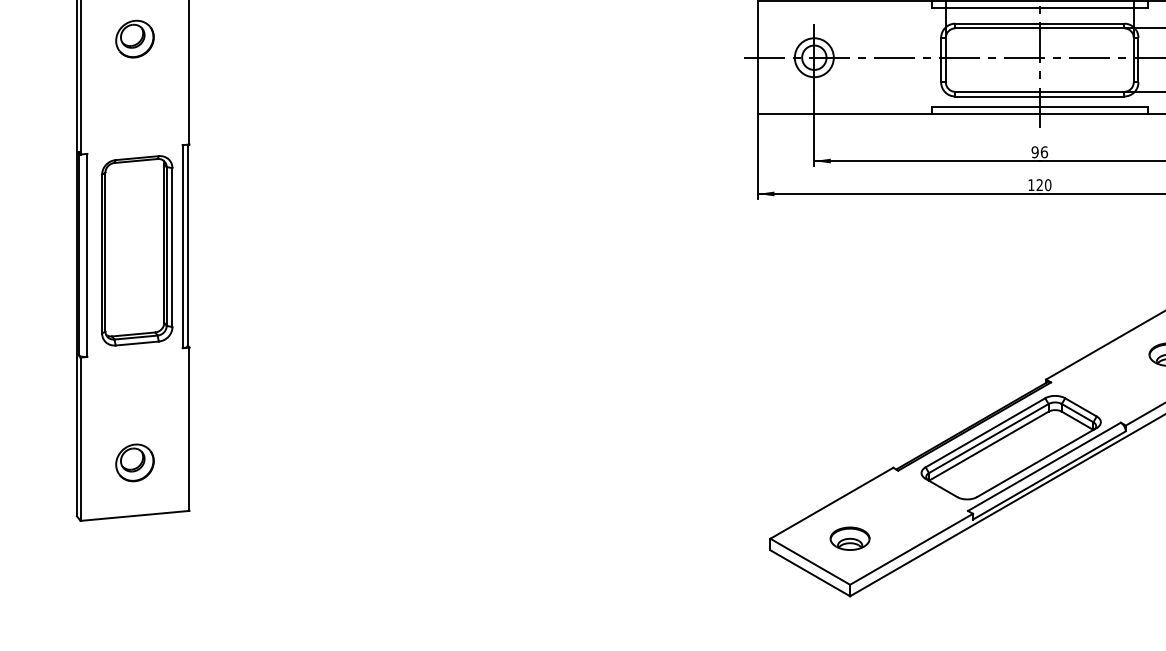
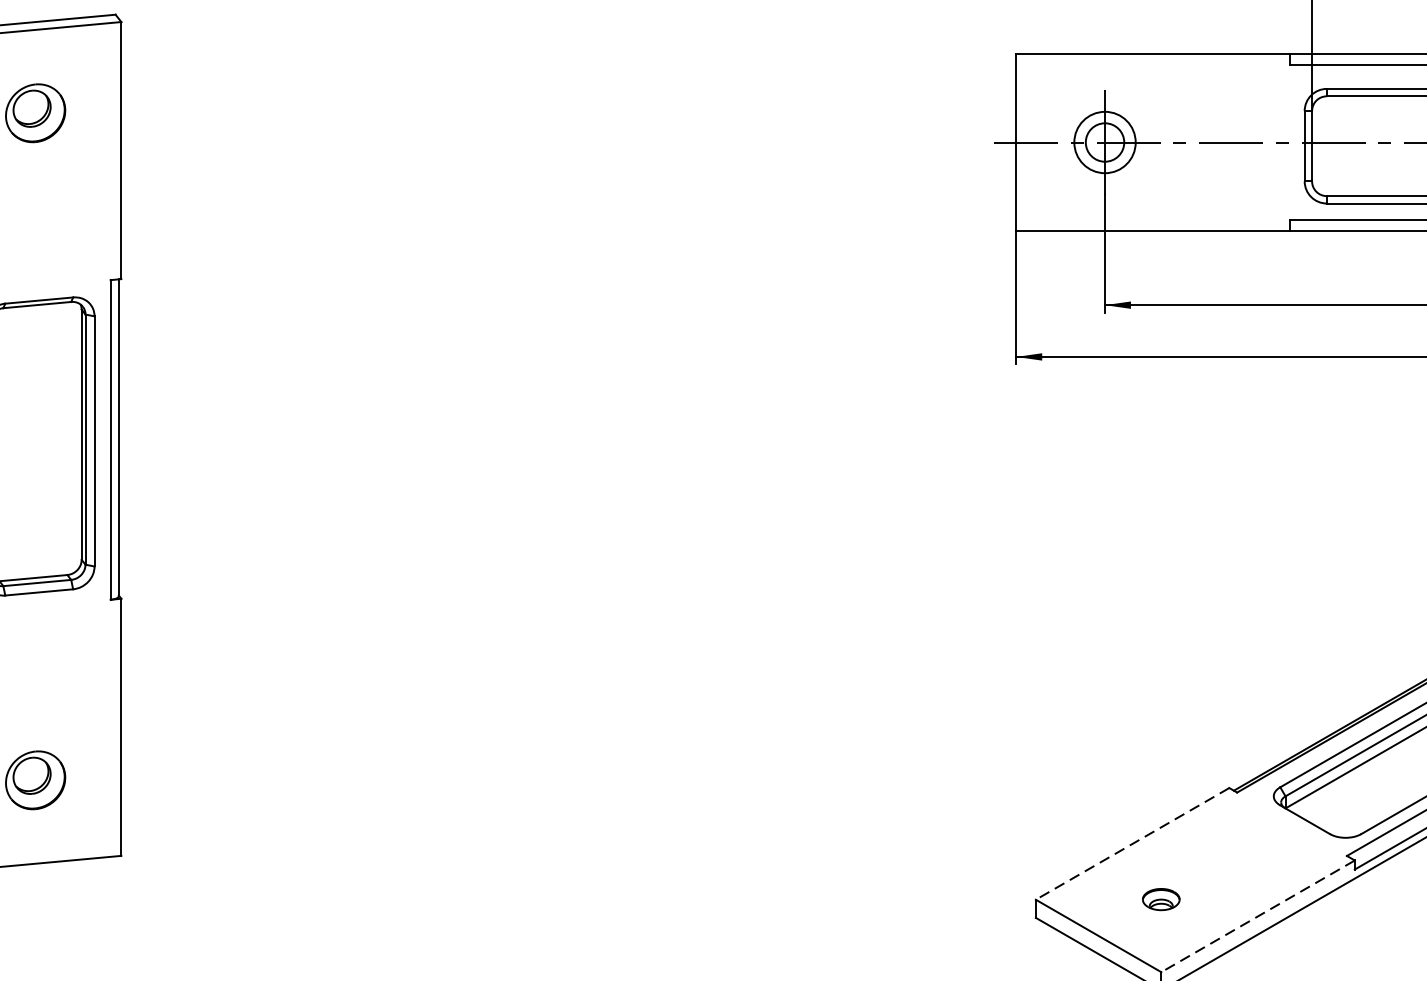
line: (831, 503) -> (1132, 844), solid -> dashed
part: (849, 538) -> (1160, 899), size x0.6
line: (911, 549) -> (1257, 916), solid -> dashed

